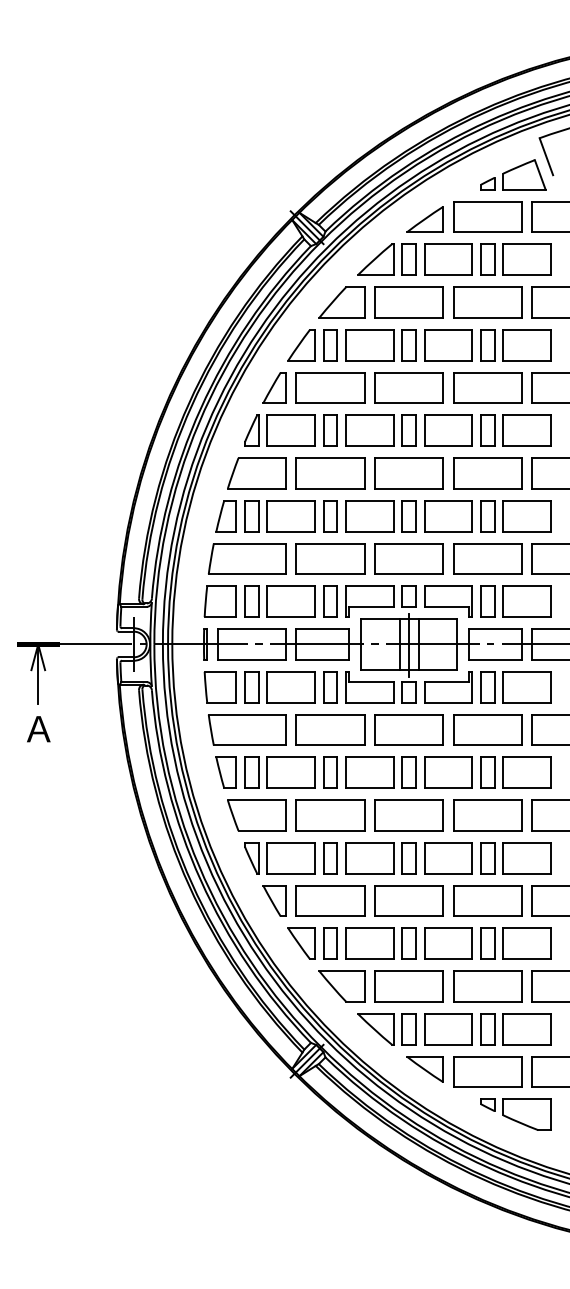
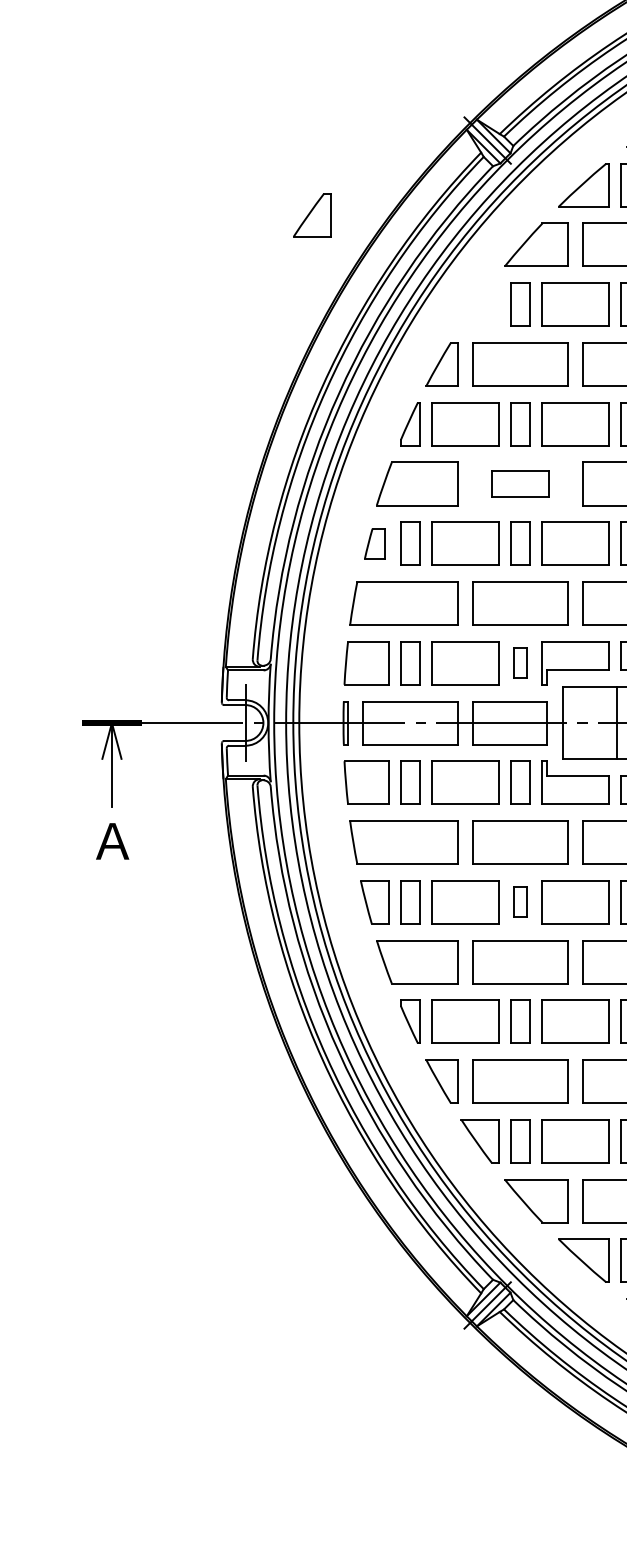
part: (301, 345) -> (312, 215), moved
part: (330, 473) -> (520, 484), size x0.6
part: (225, 516) -> (373, 544), size x0.7
part: (330, 601) -> (520, 662), size x0.7
part: (330, 772) -> (520, 901), size x0.7

